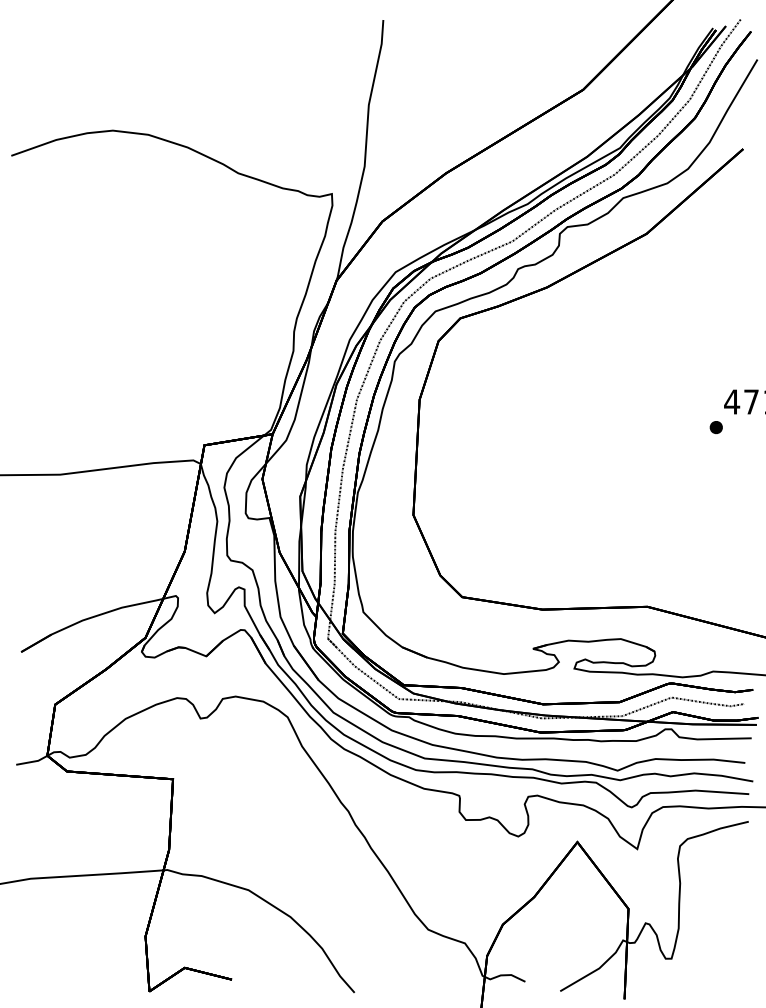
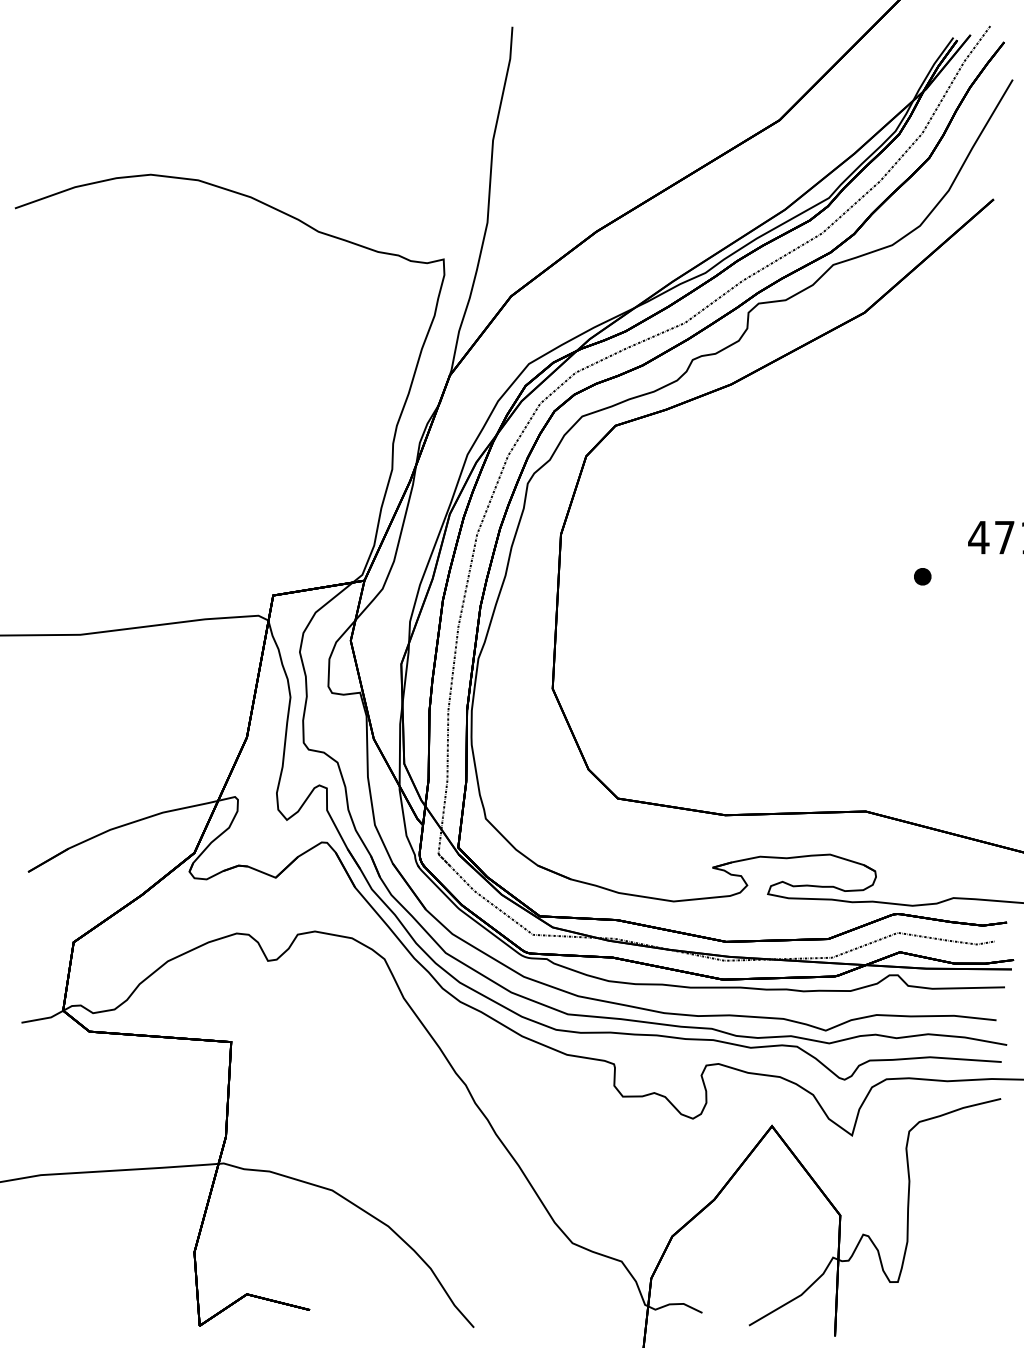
part: (716, 427) -> (922, 576), moved

